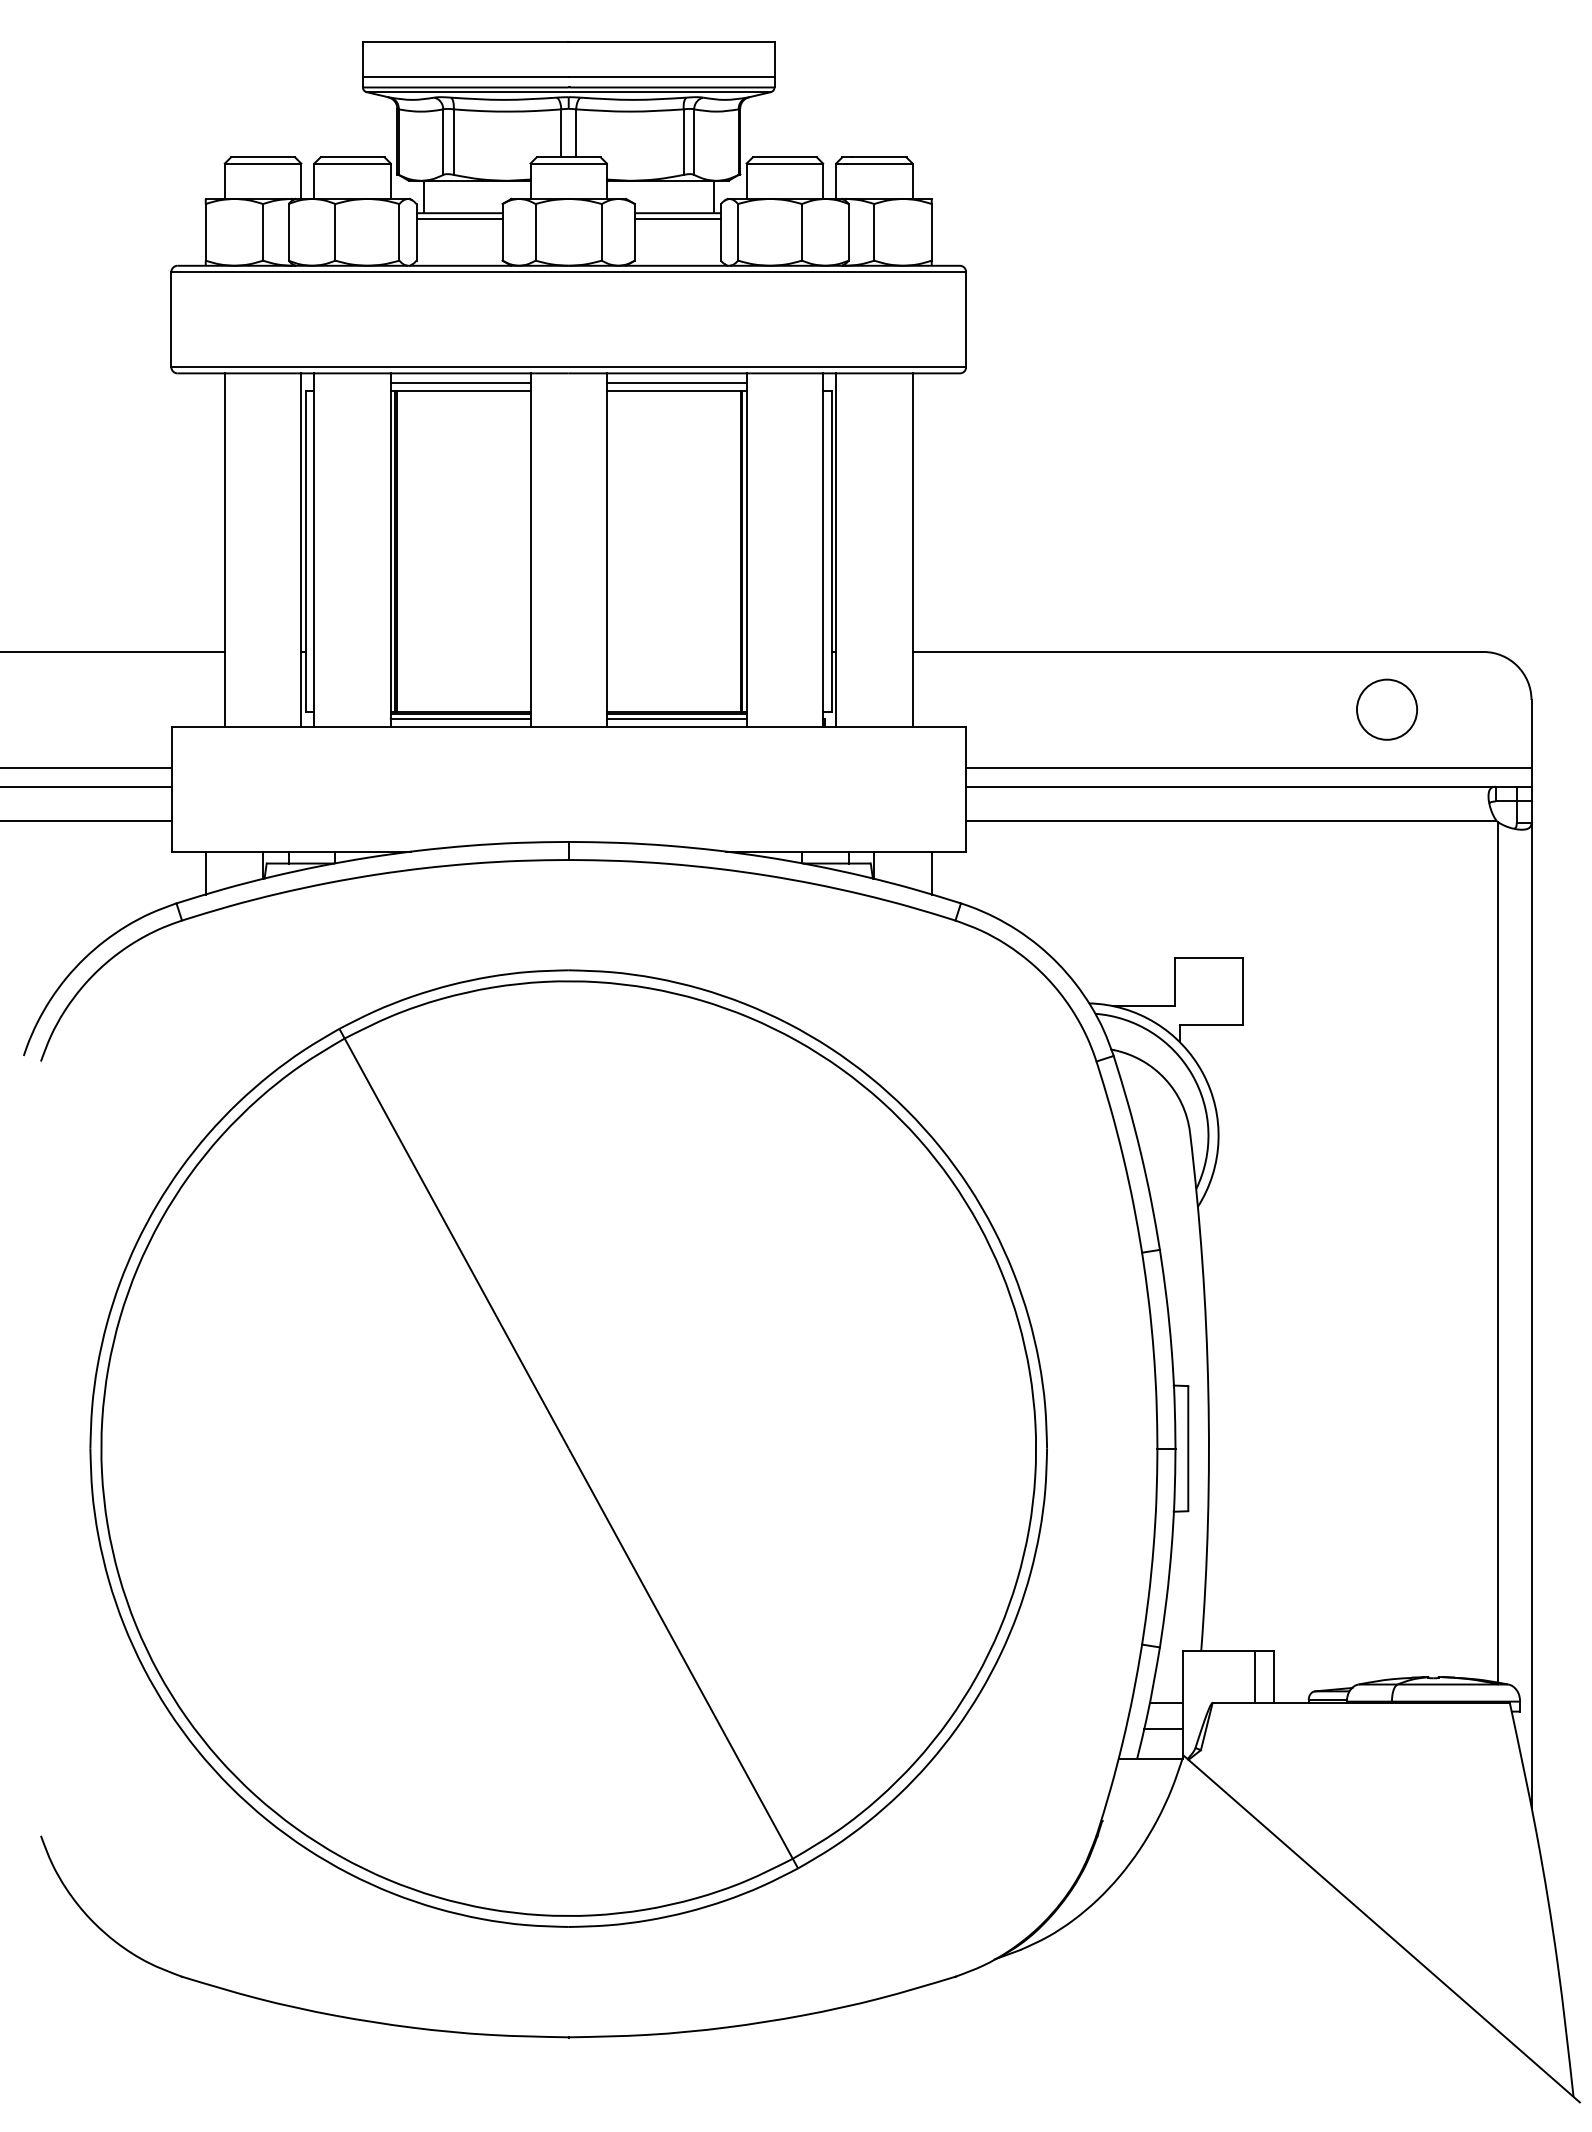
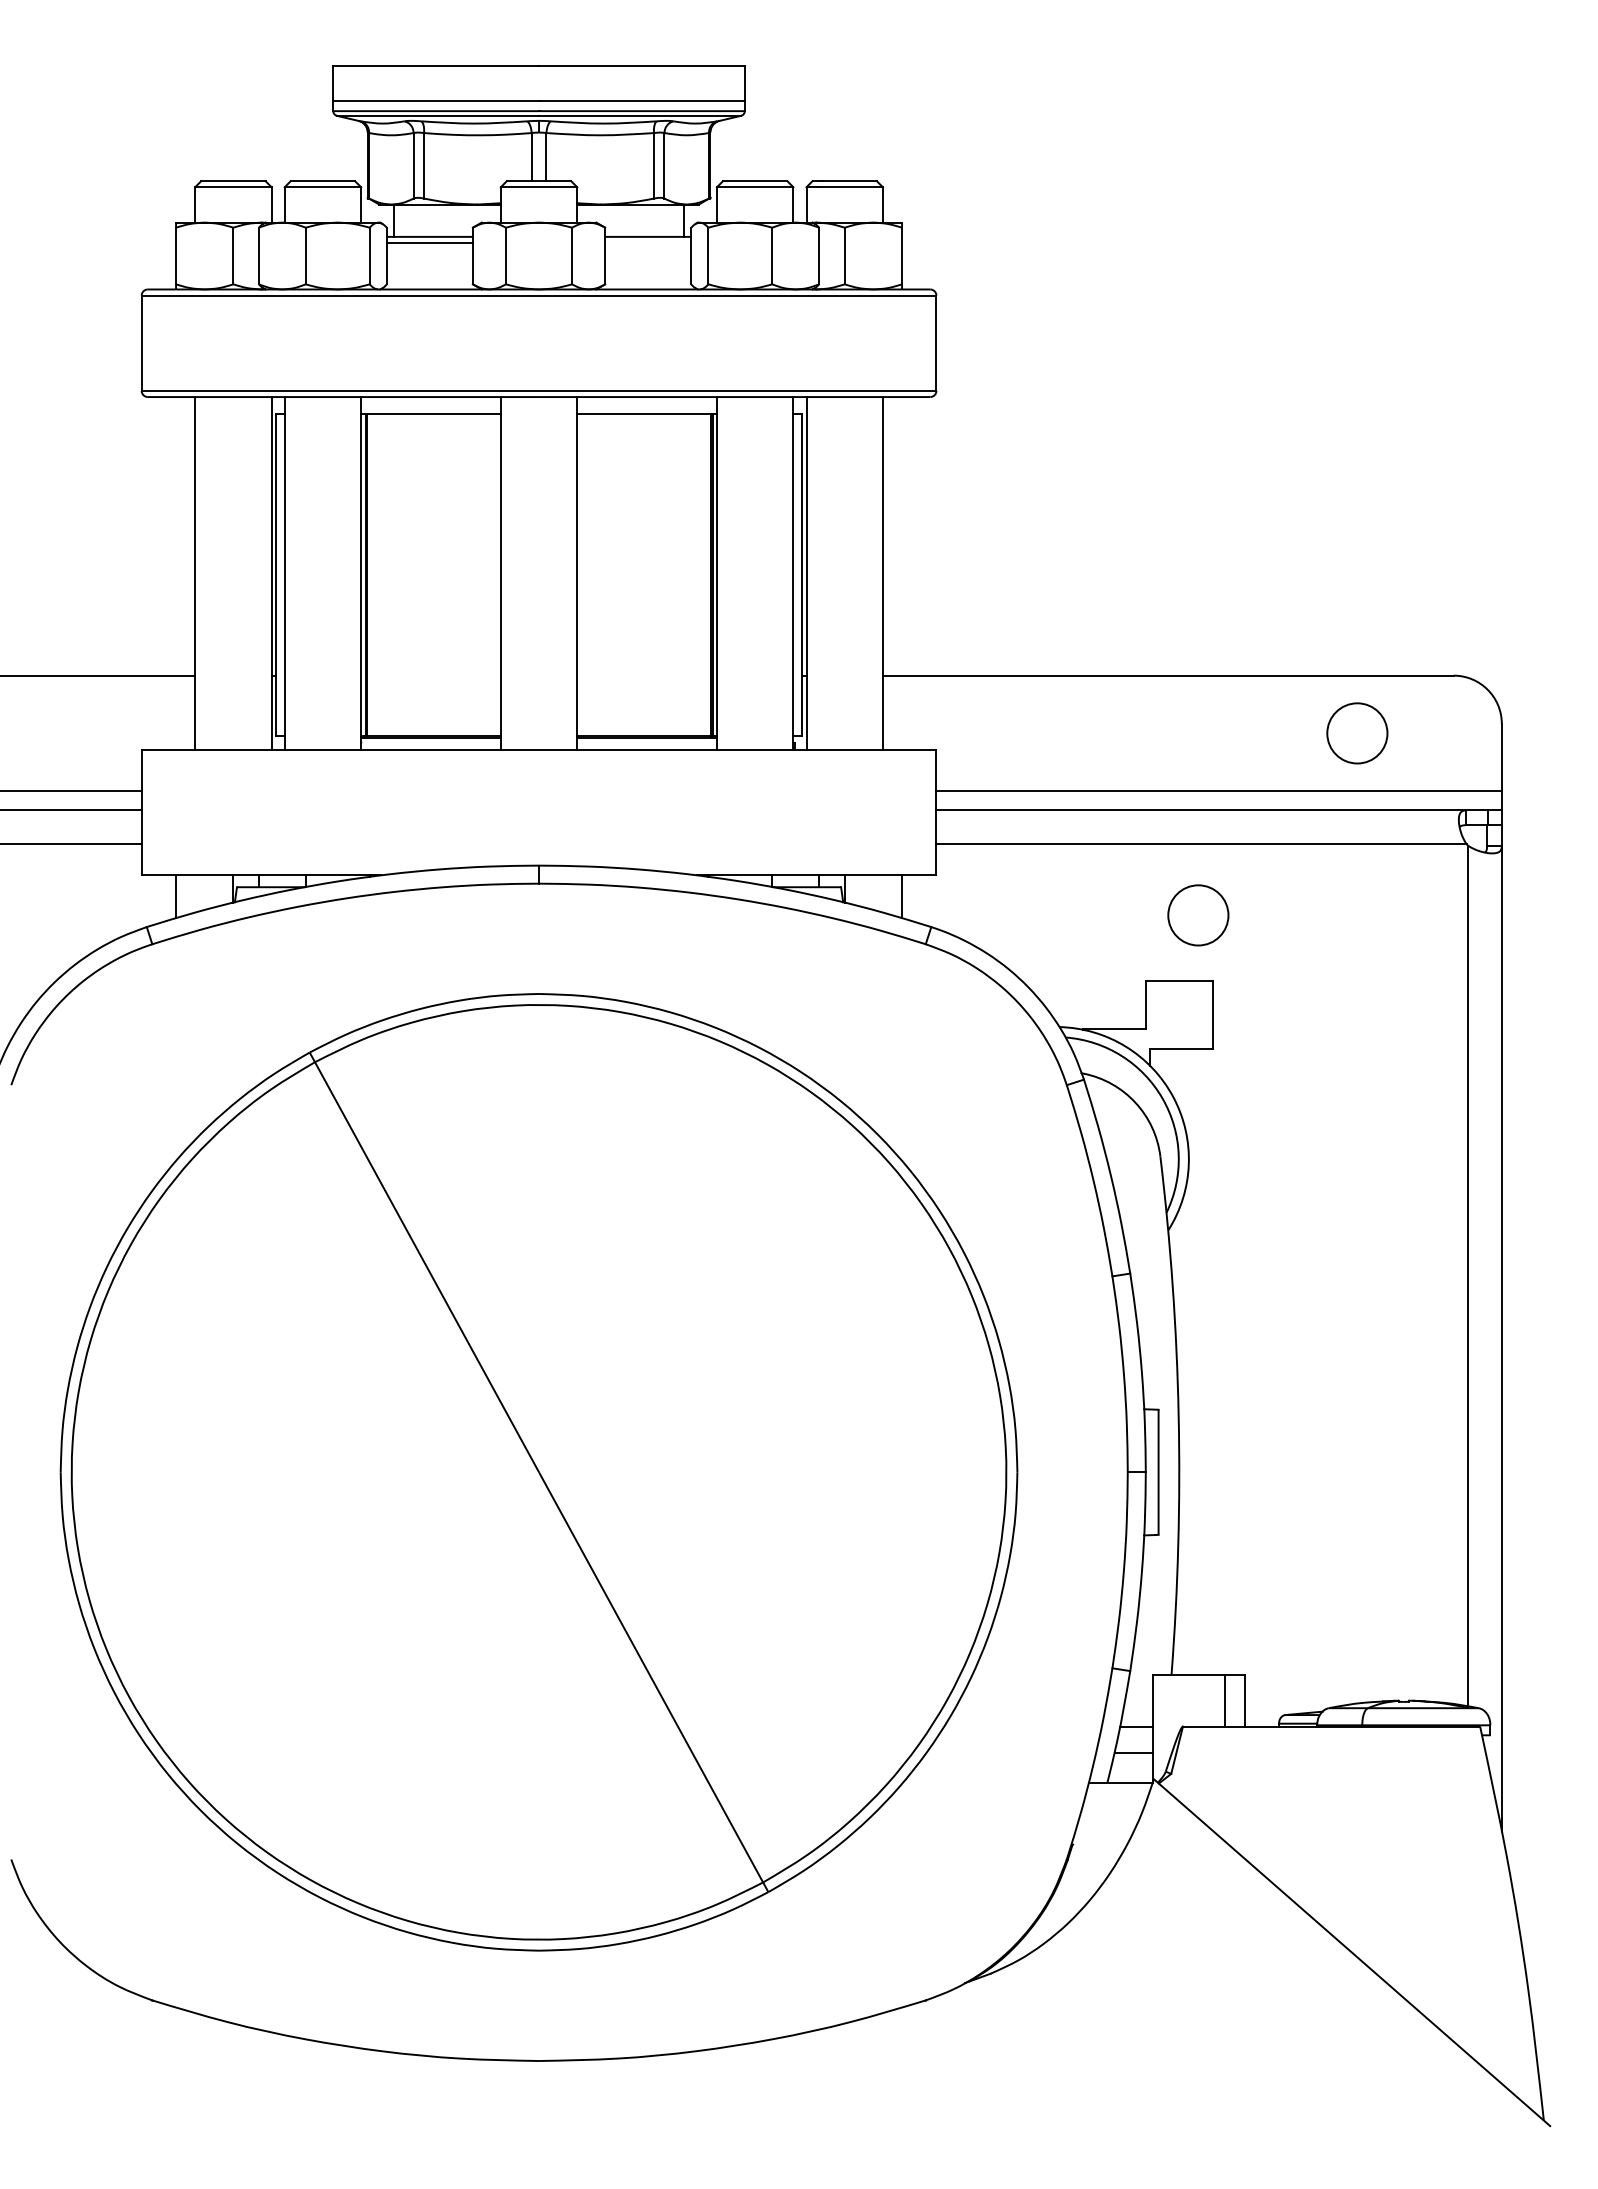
line: (678, 219) -> (648, 243), removed
line: (460, 382) -> (430, 406), removed
line: (676, 382) -> (646, 406), removed
line: (460, 718) -> (430, 742), removed
line: (676, 718) -> (646, 742), removed
circle: (1228, 891) -> (1198, 915), added

